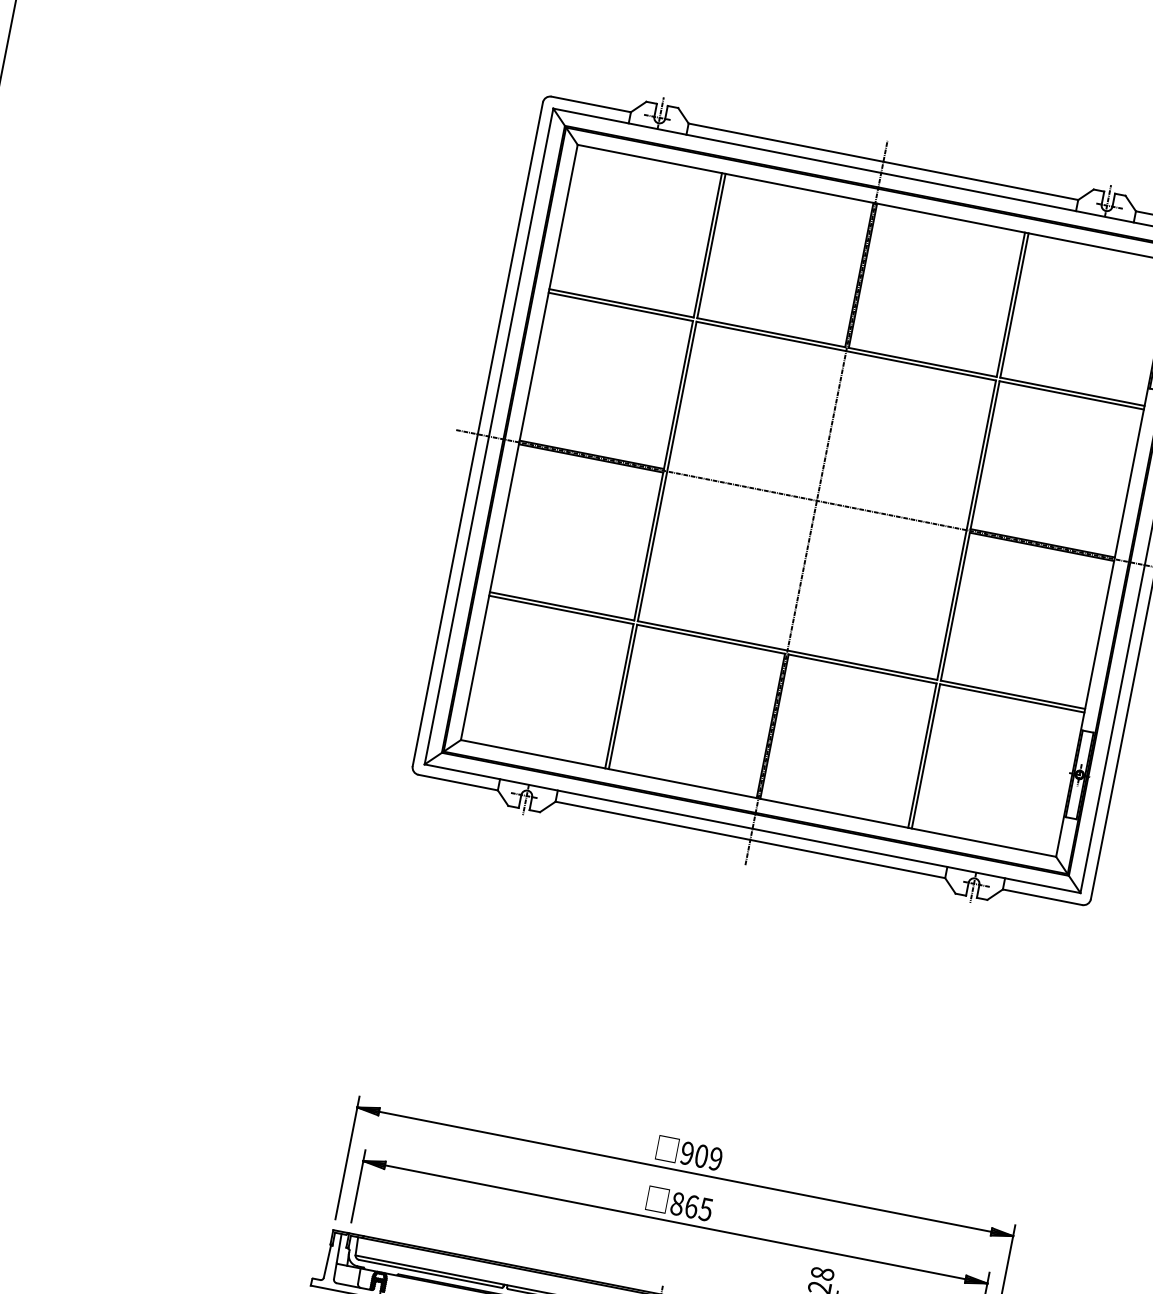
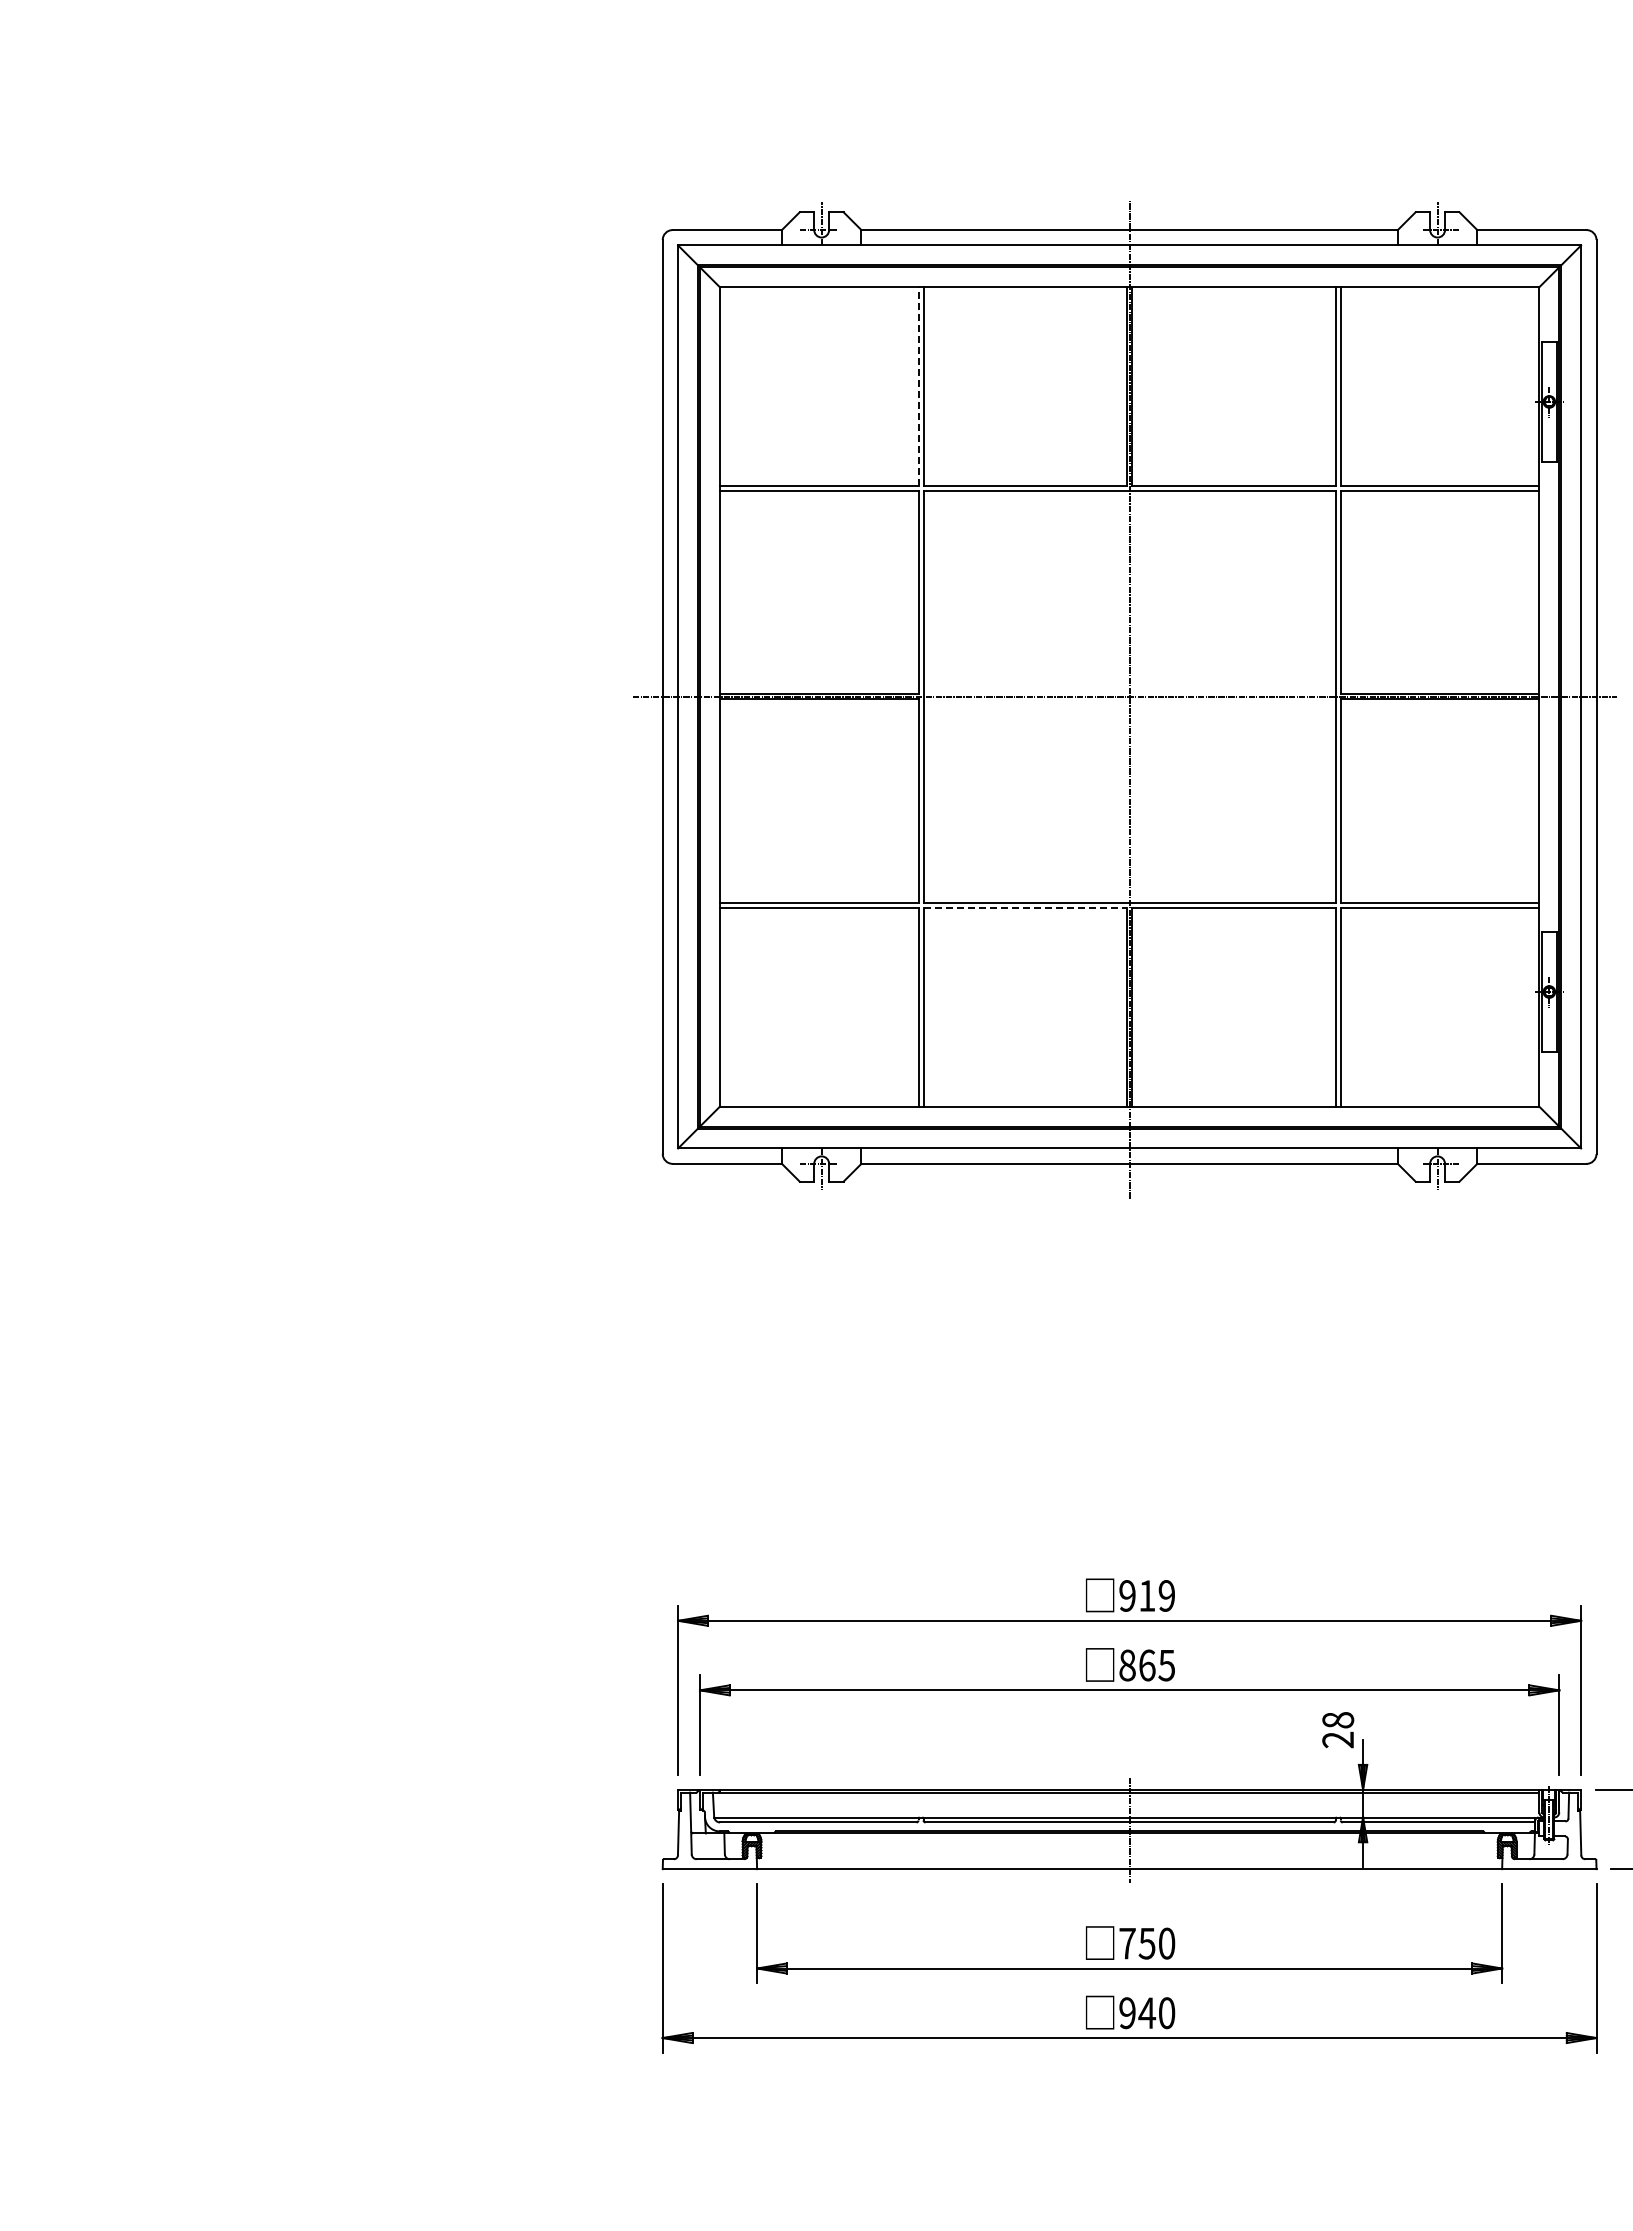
line: (707, 245) -> (918, 386), solid -> dashed
line: (711, 639) -> (1025, 908), solid -> dashed
text: (701, 1155) -> (1147, 1595), 909 -> 919

